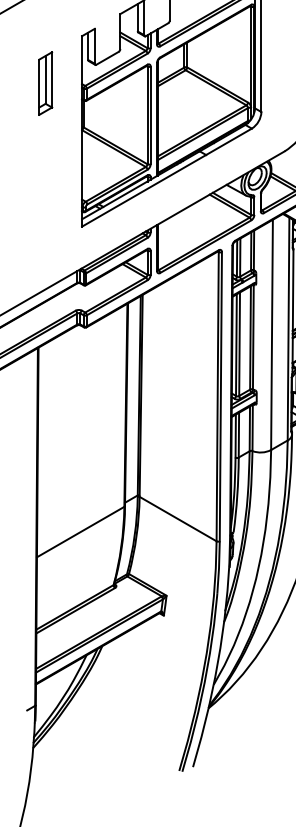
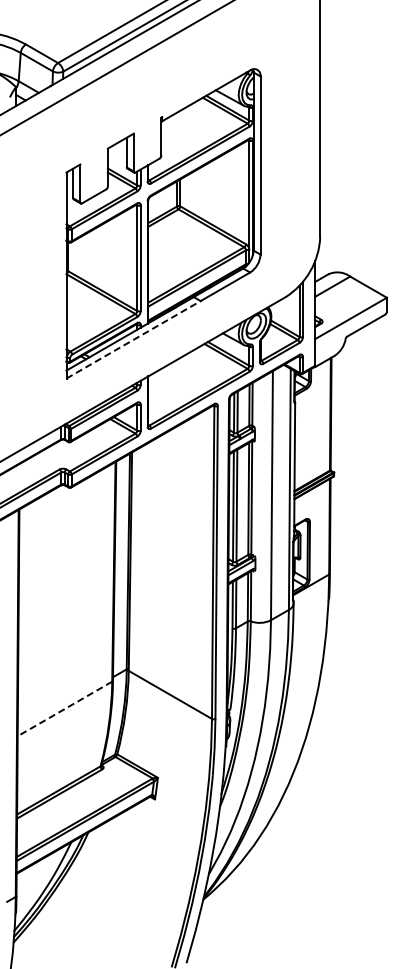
part: (46, 83) -> (27, 223), removed
line: (144, 190) -> (134, 339), solid -> dashed
line: (80, 531) -> (64, 708), solid -> dashed

